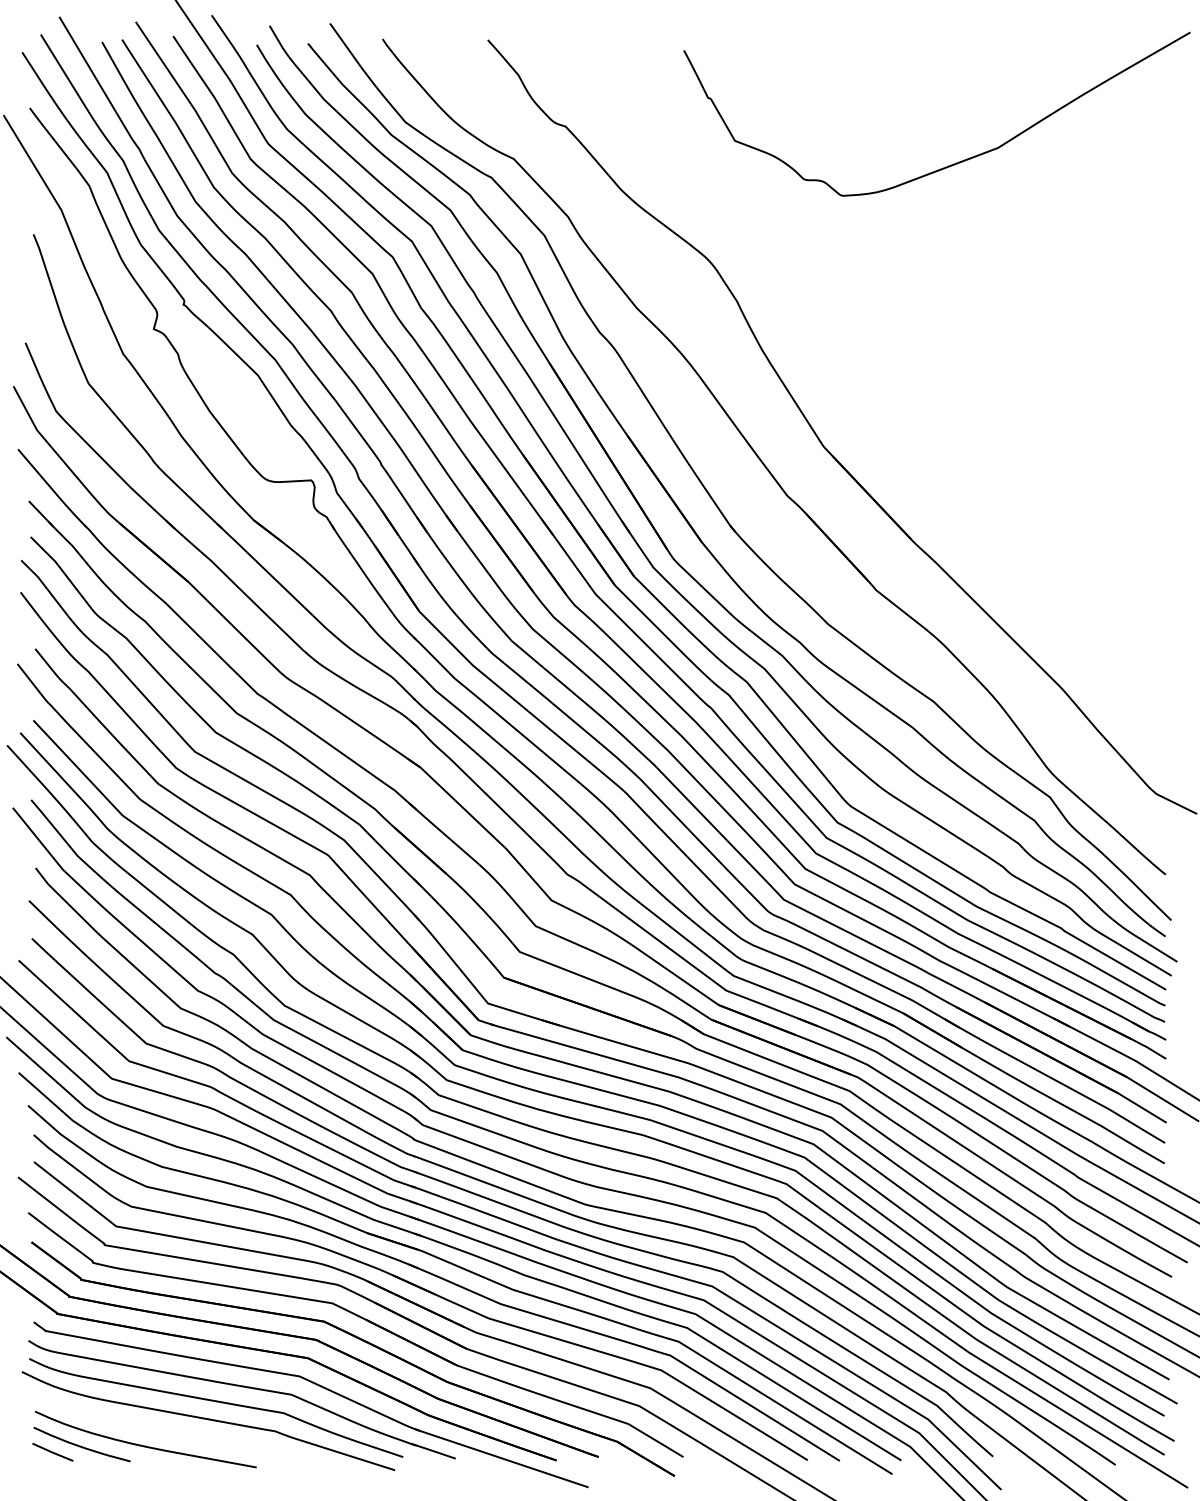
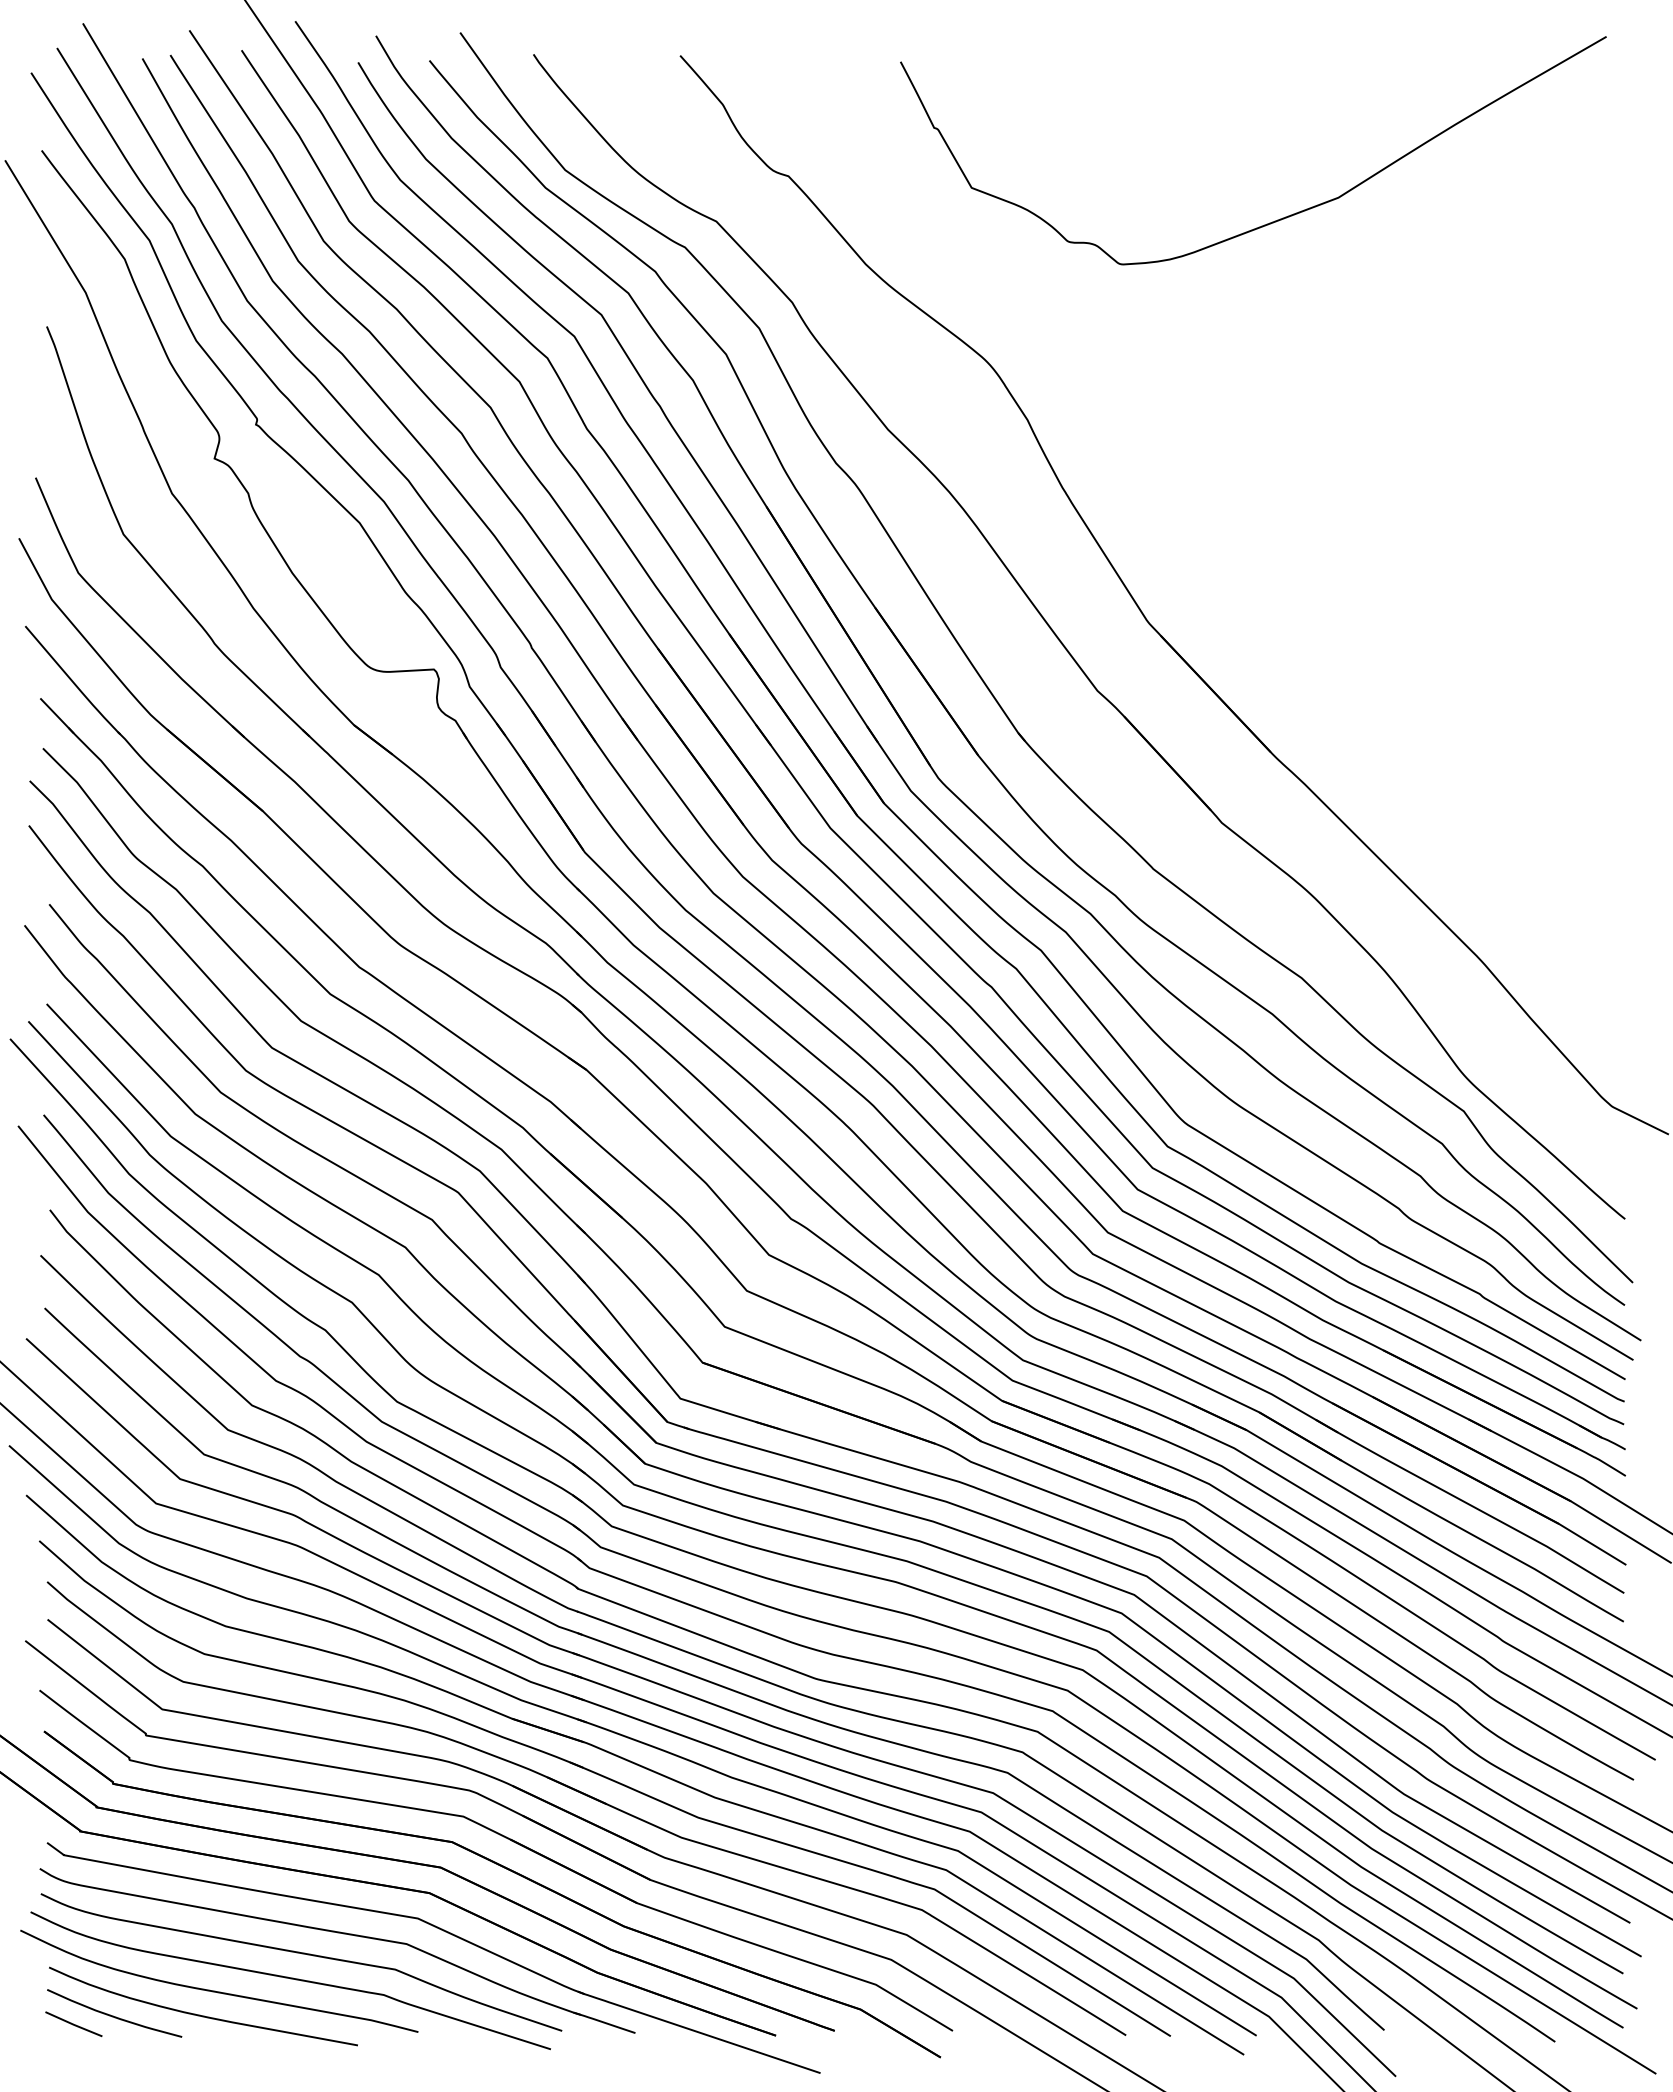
curve: (953, 163) -> (1276, 219), moved
curve: (157, 1428) -> (219, 1991), added

